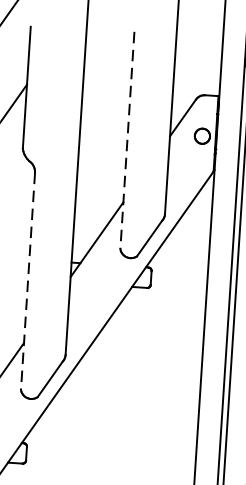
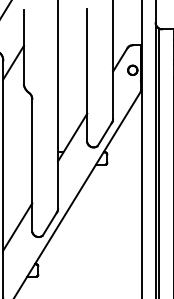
line: (127, 141) -> (87, 76), dashed -> solid
line: (28, 282) -> (32, 166), dashed -> solid

